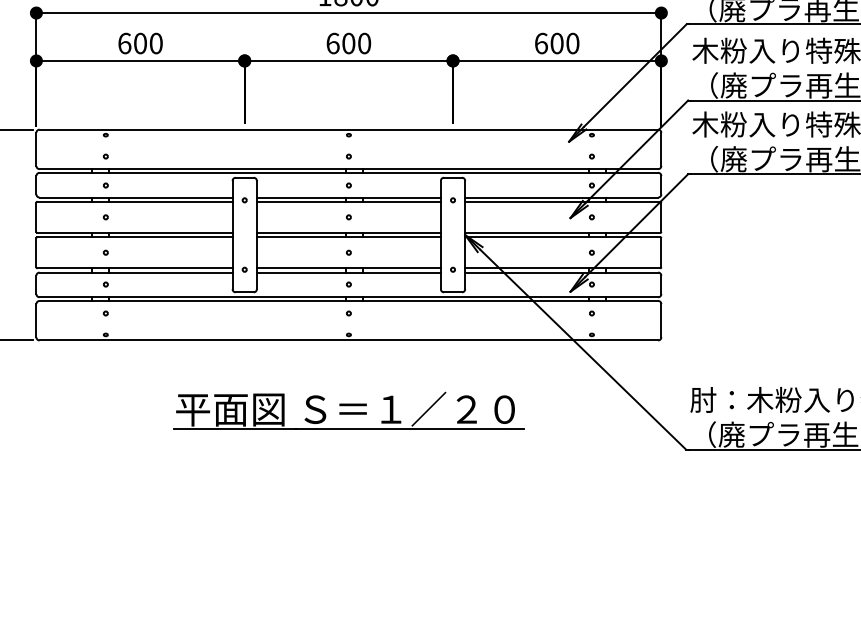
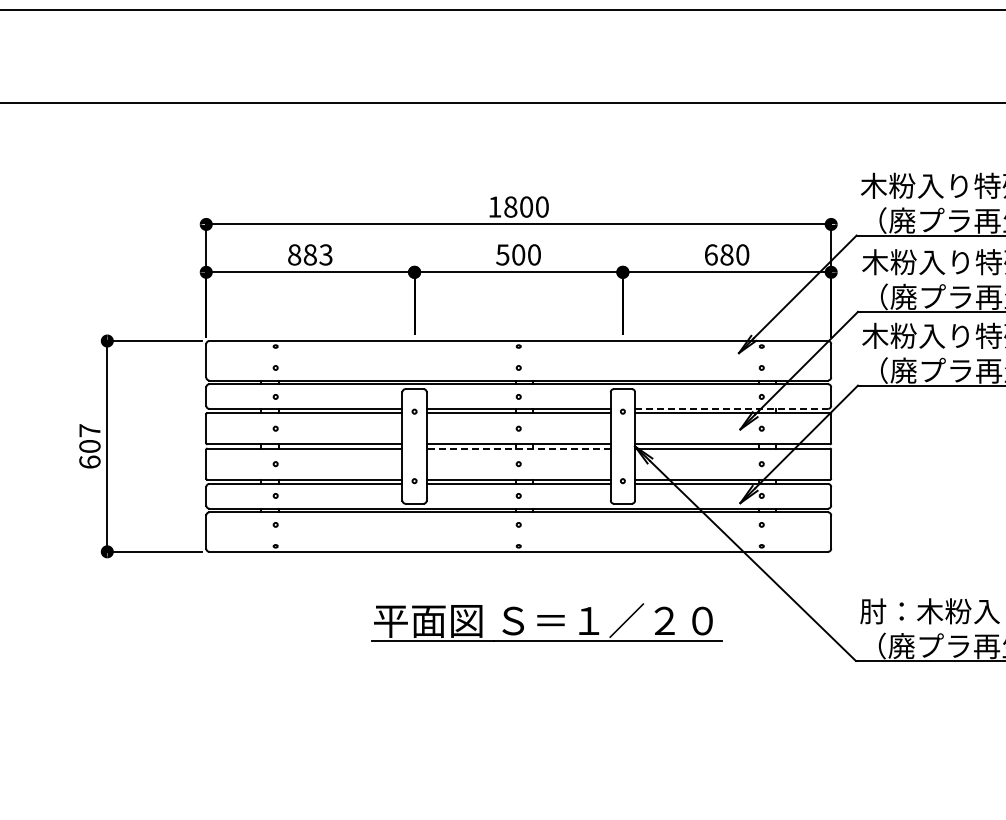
text: (140, 43) -> (310, 254), 600 -> 883
text: (332, 43) -> (502, 254), 600 -> 500
text: (556, 43) -> (726, 254), 600 -> 680
line: (561, 197) -> (731, 408), solid -> dashed
line: (348, 237) -> (518, 448), solid -> dashed
part: (348, 411) -> (546, 622), moved

